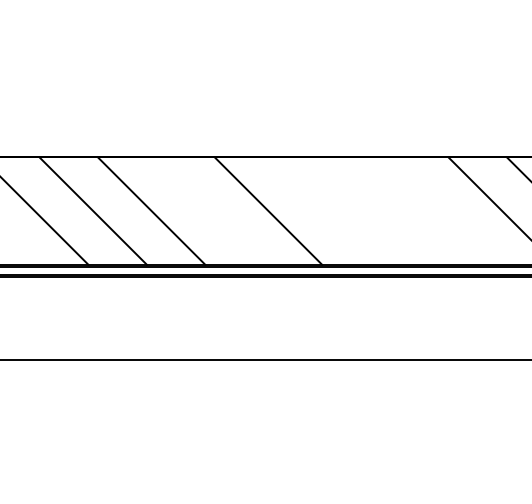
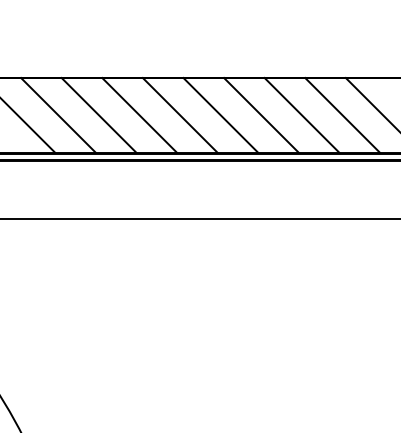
line: (209, 211) -> (139, 115), added
line: (326, 211) -> (220, 115), added
line: (385, 211) -> (261, 115), added
line: (442, 211) -> (301, 115), added

